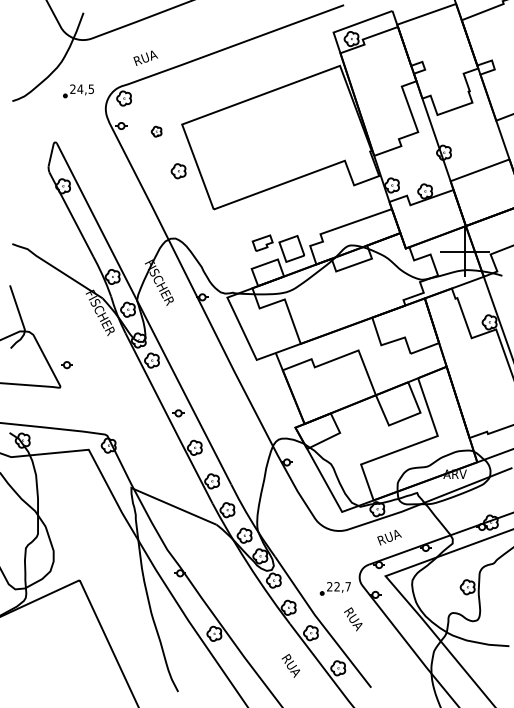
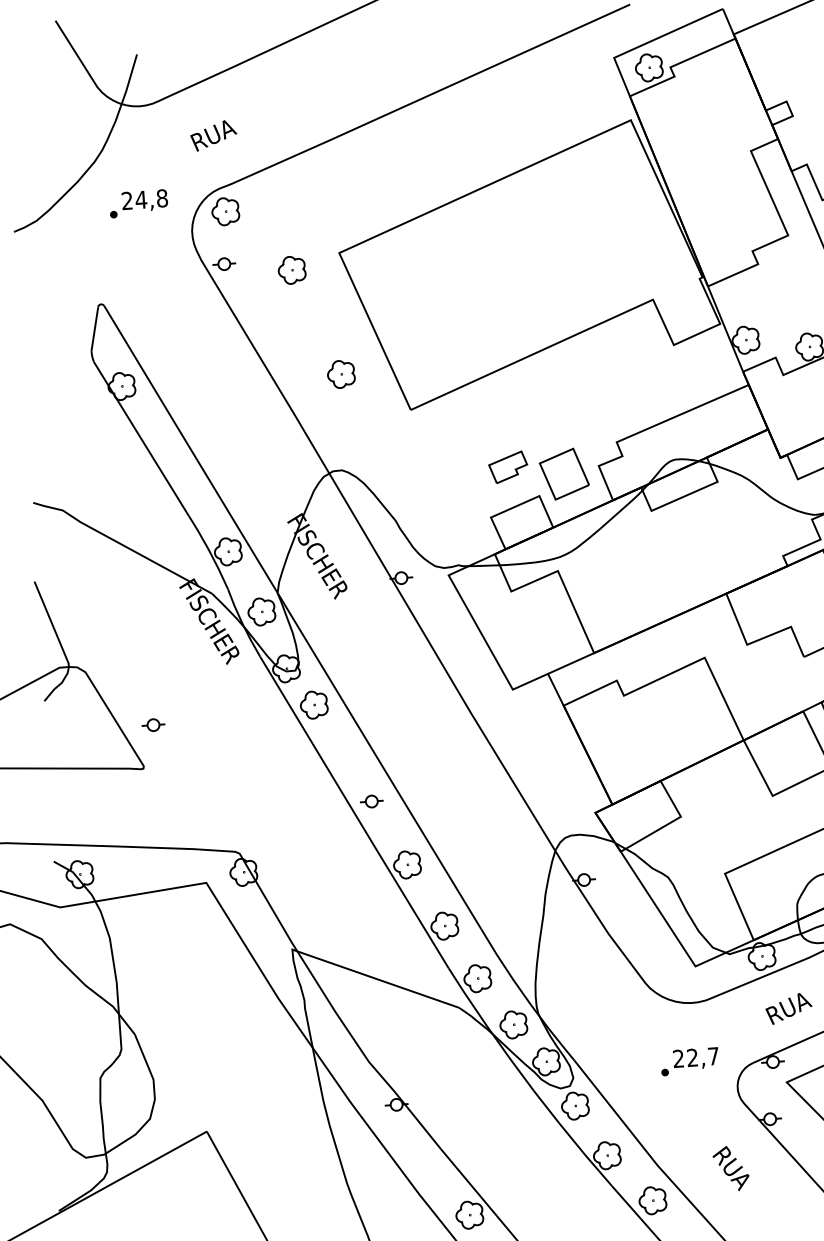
text: (145, 57) -> (213, 134), moved
text: (91, 88) -> (162, 196), 24,5 -> 24,8
part: (156, 131) -> (291, 269), size x1.43
part: (178, 171) -> (341, 374), moved
part: (334, 588) -> (687, 1061), moved

